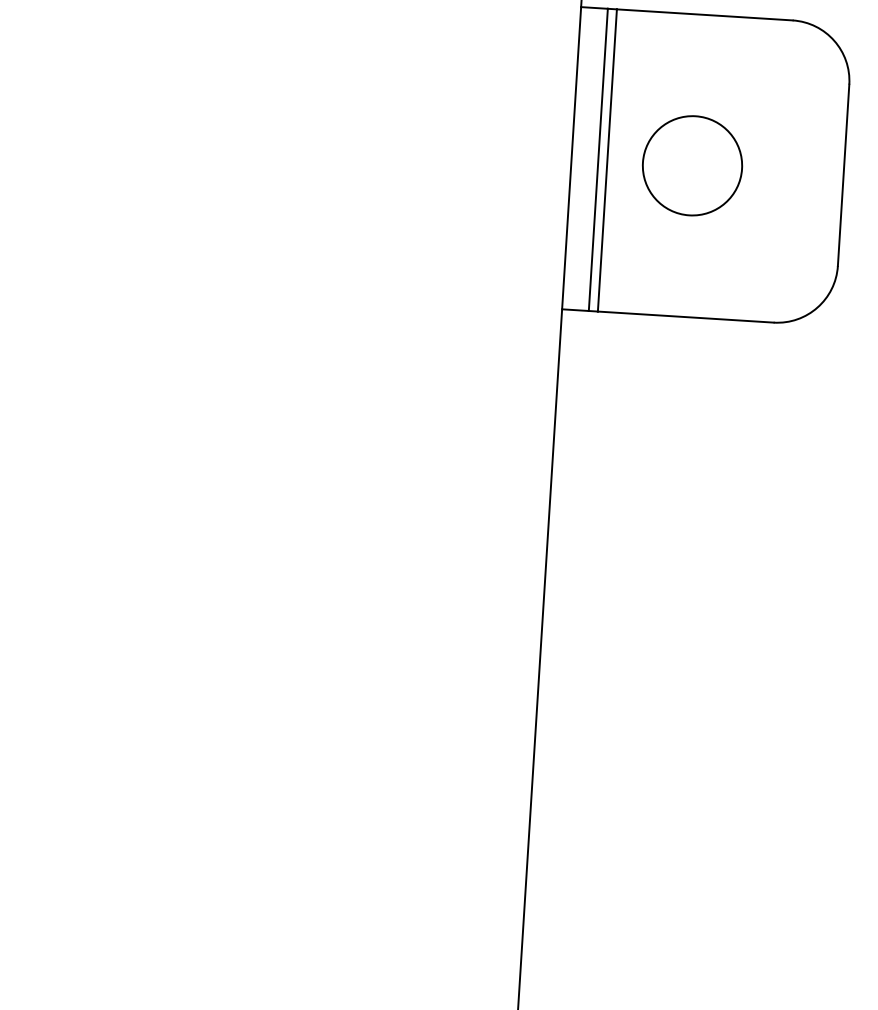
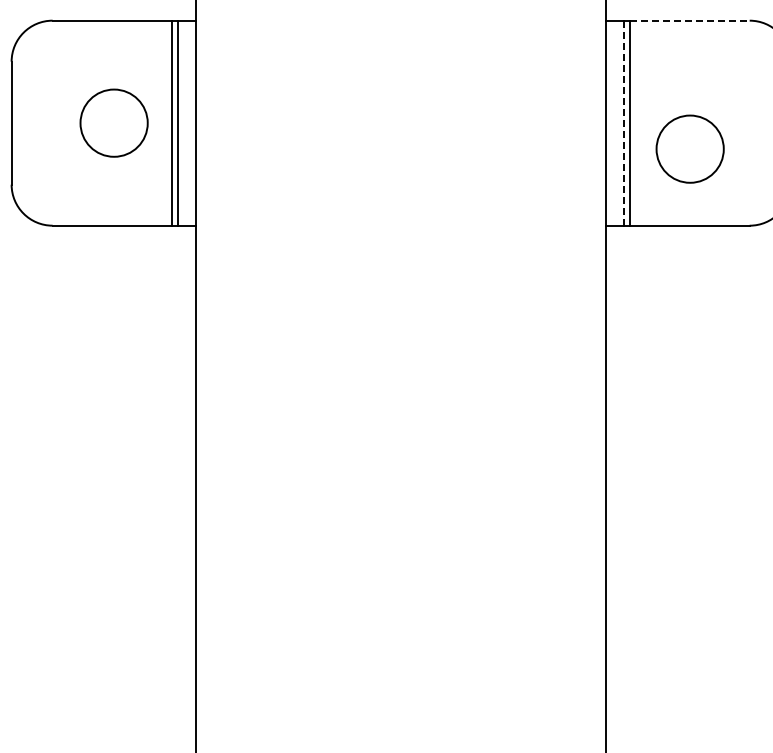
line: (705, 14) -> (690, 20), solid -> dashed
line: (598, 160) -> (624, 123), solid -> dashed
circle: (691, 164) -> (689, 148), moved

